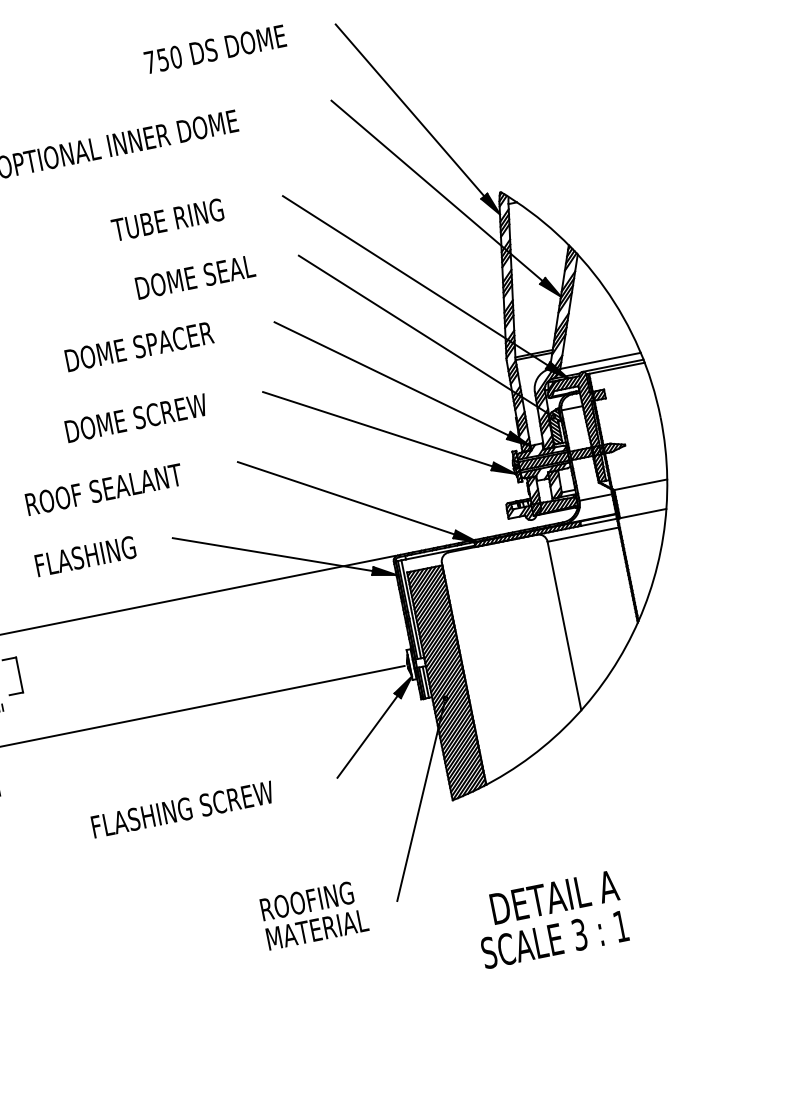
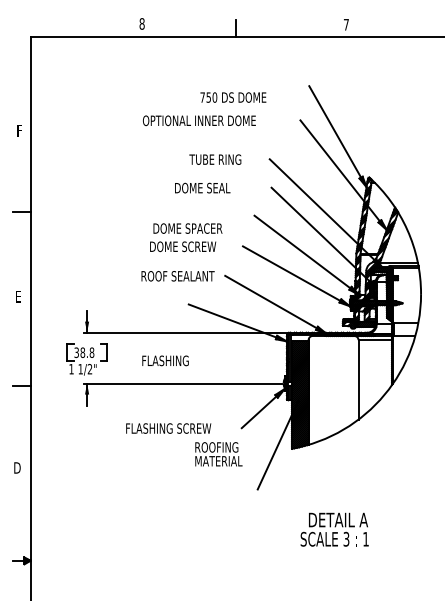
text: (215, 49) -> (233, 97), moved
text: (194, 275) -> (202, 187), moved
text: (138, 346) -> (187, 228), moved
text: (103, 490) -> (177, 276), moved
text: (85, 555) -> (165, 360), moved
text: (313, 915) -> (218, 454), moved
text: (550, 918) -> (334, 529), moved

